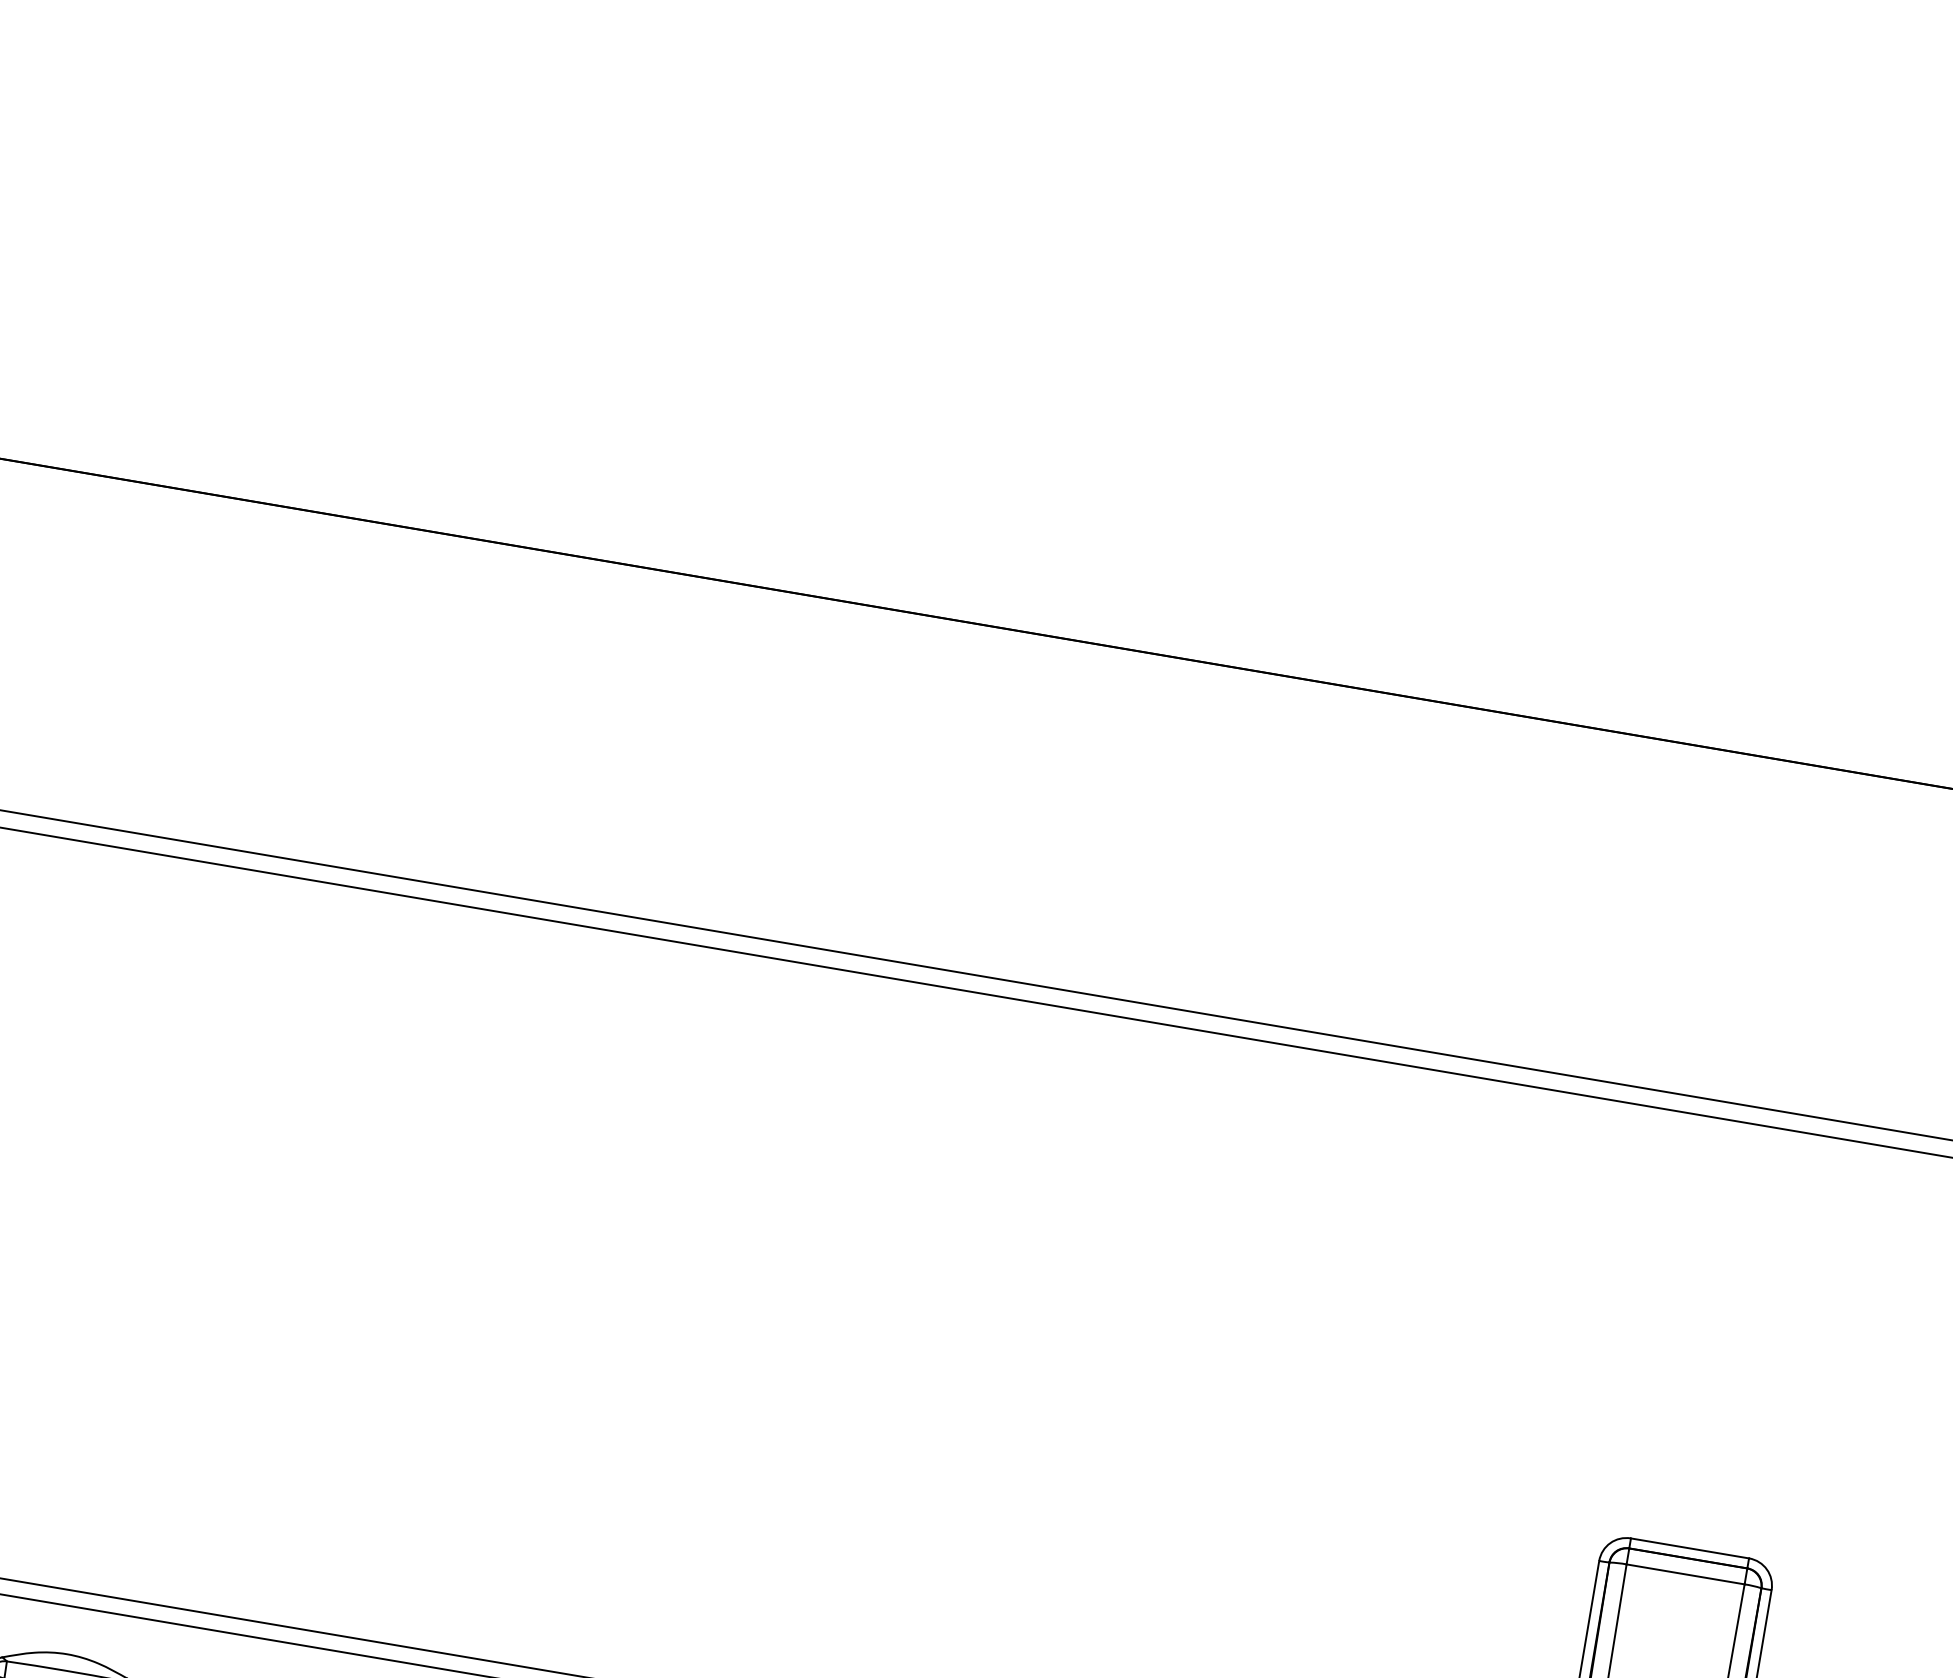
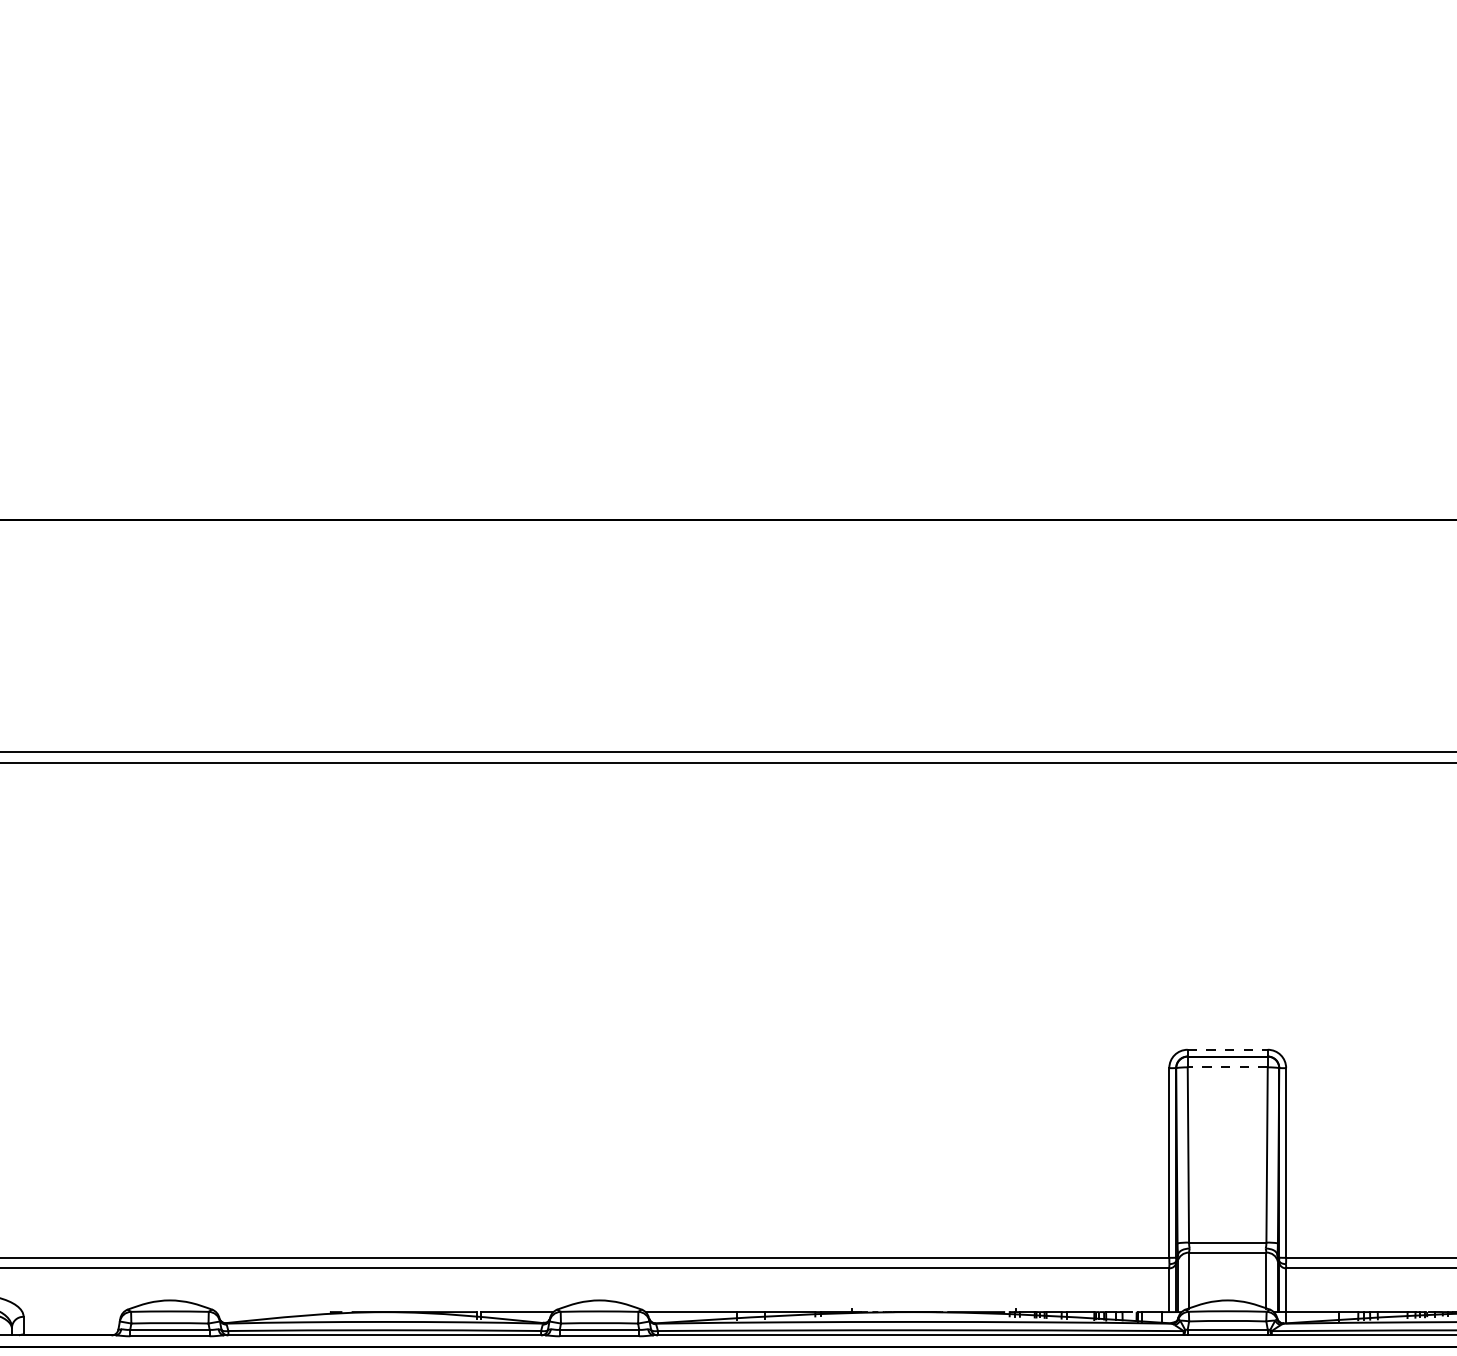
line: (1691, 1548) -> (1228, 1049), solid -> dashed
line: (1685, 1574) -> (1227, 1067), solid -> dashed

